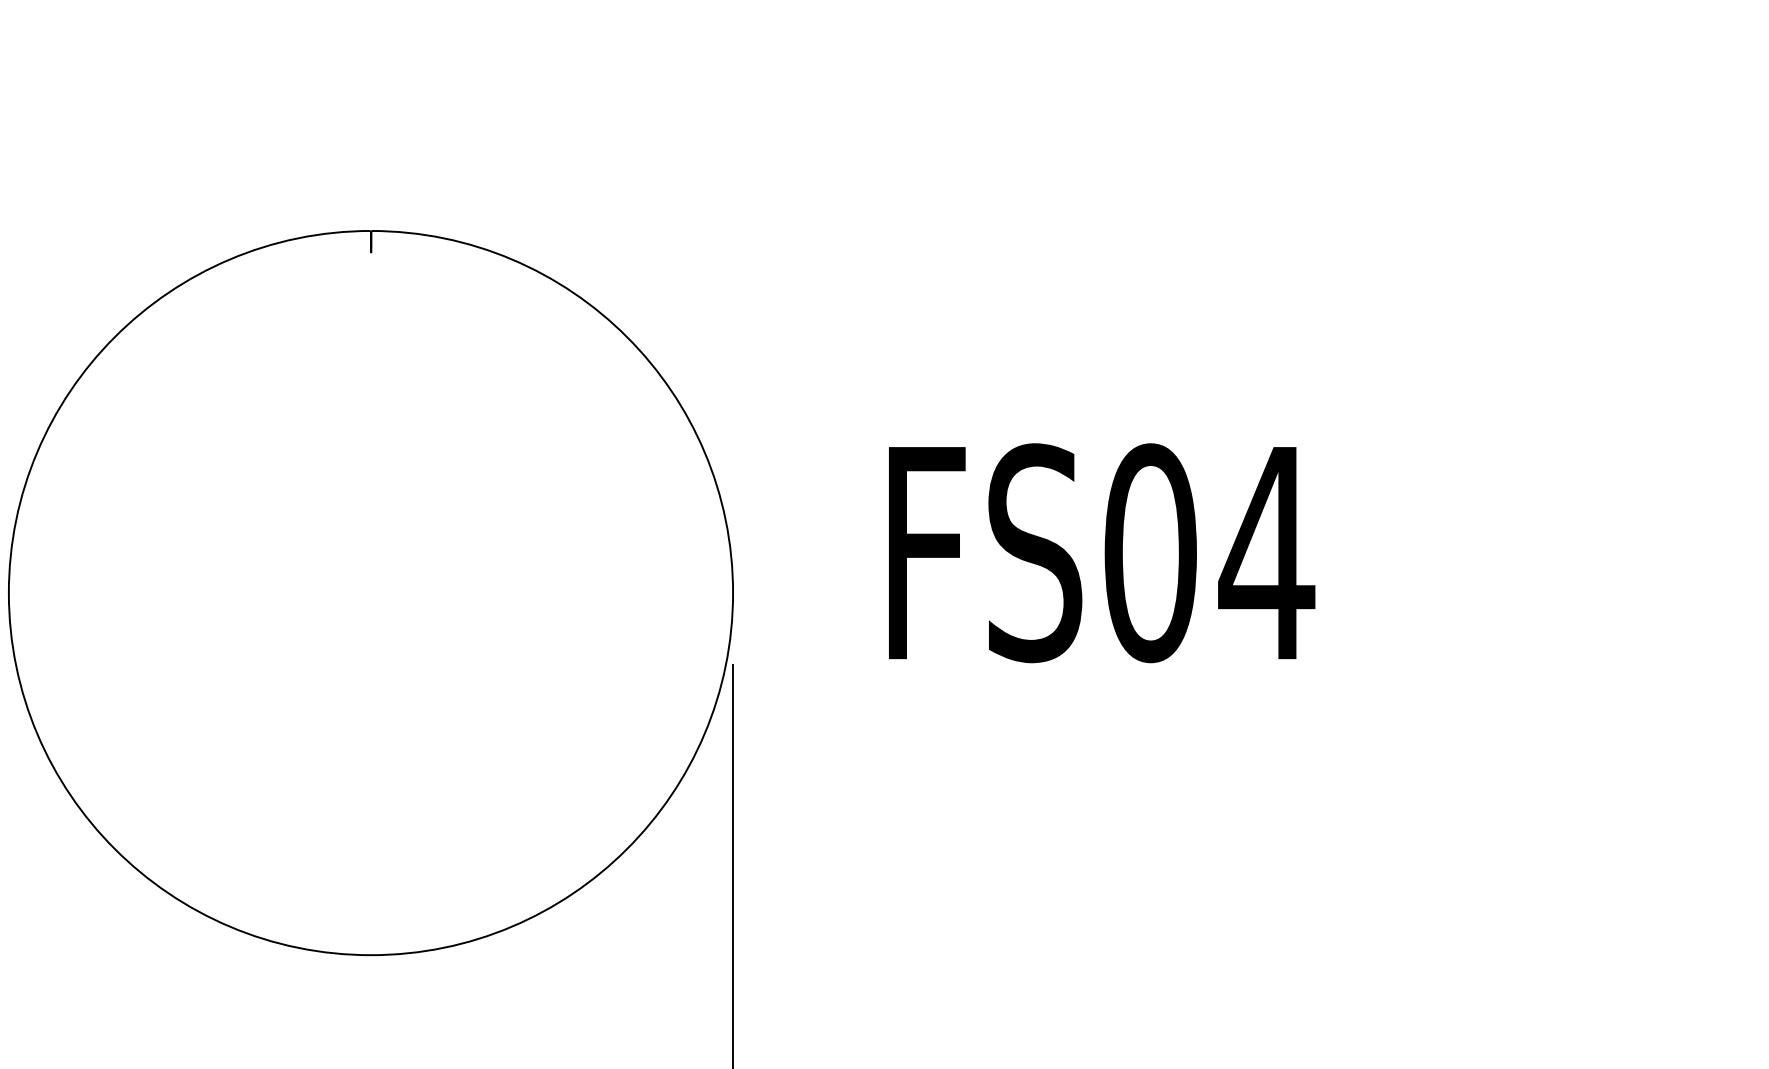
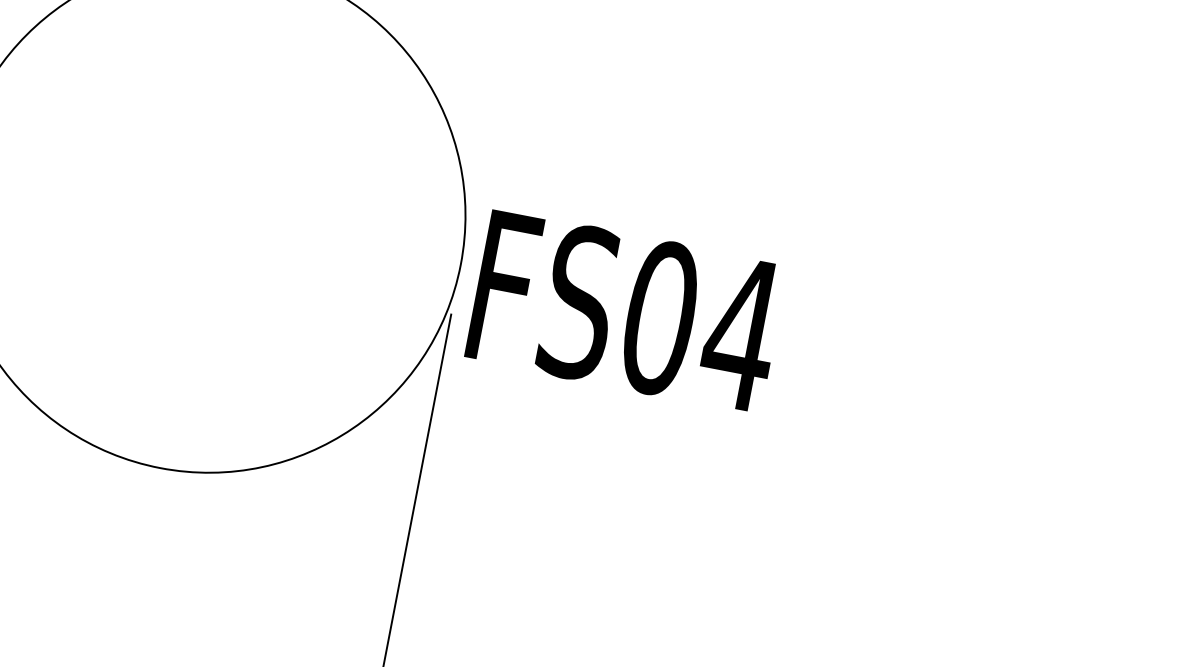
text: (1102, 553) -> (626, 311), moved

